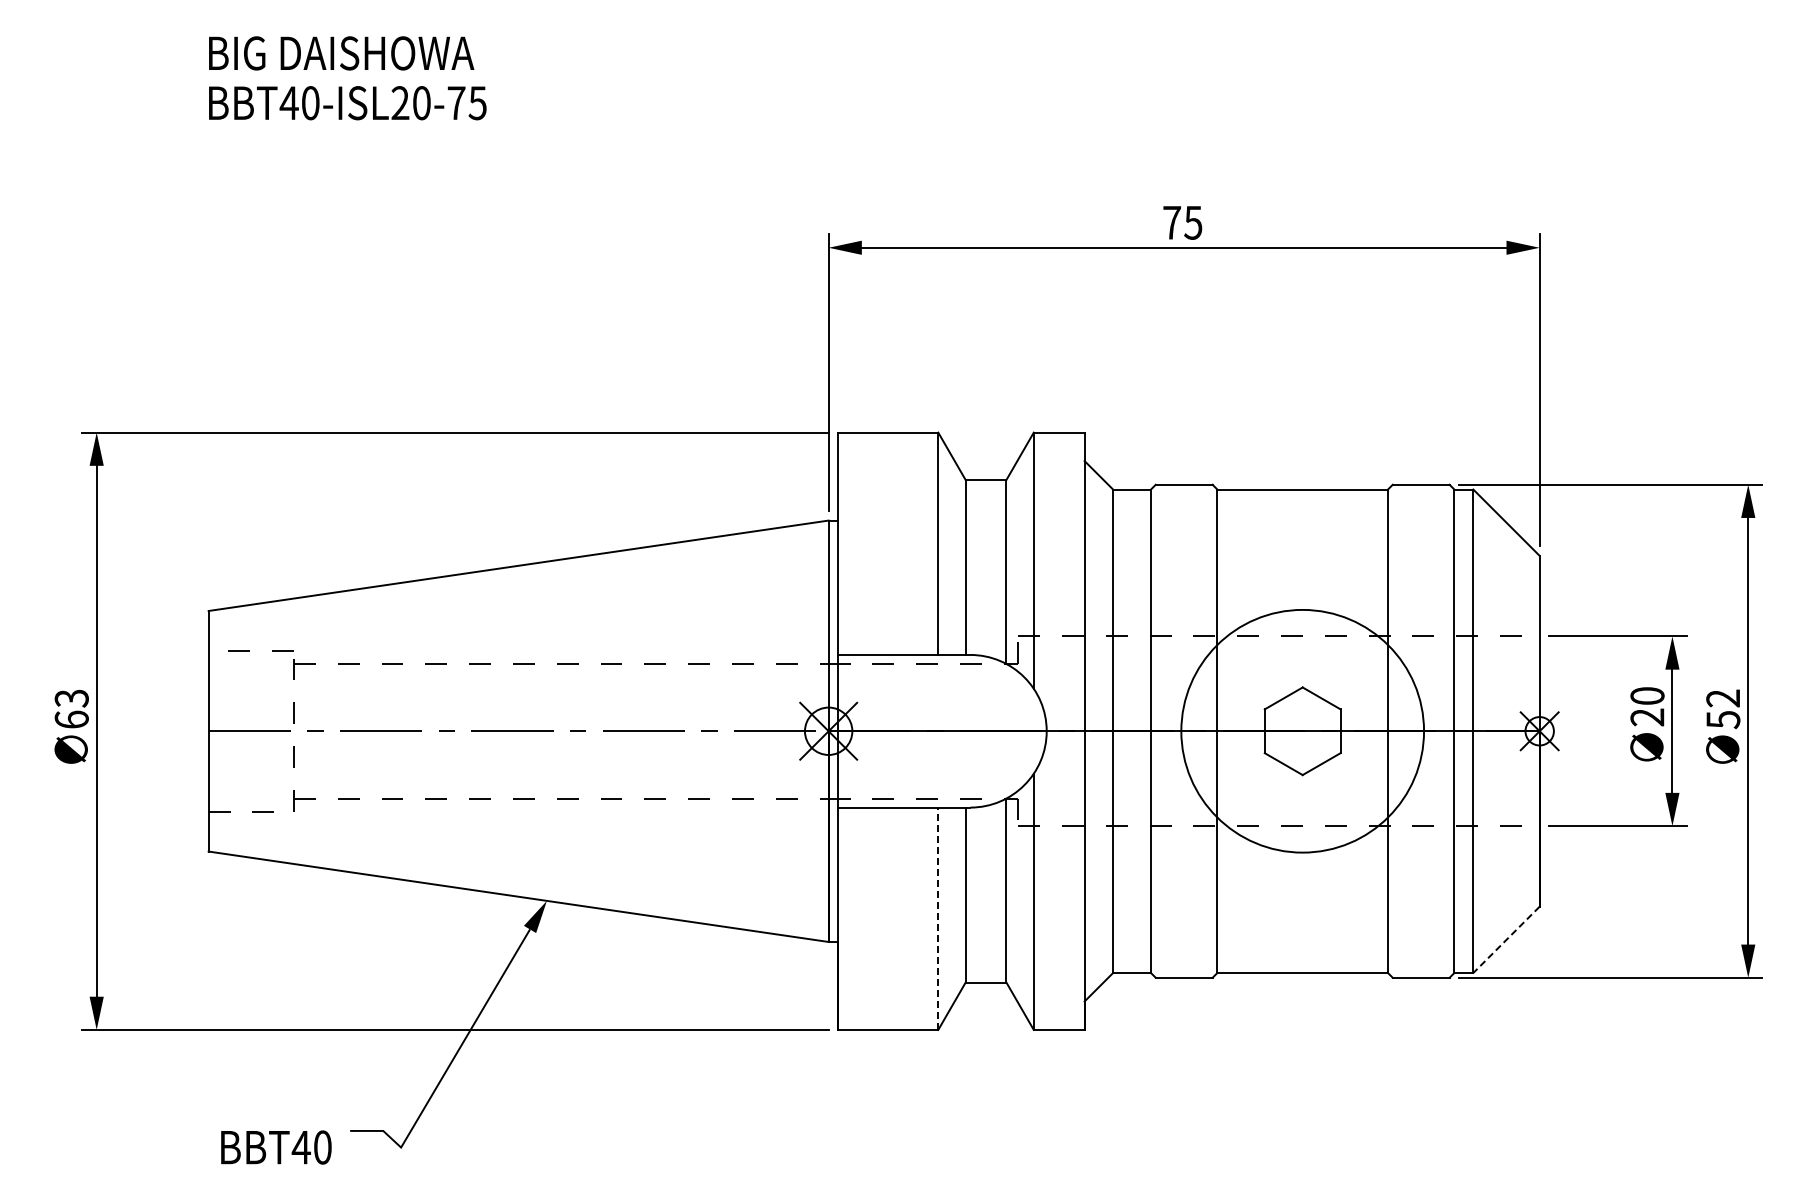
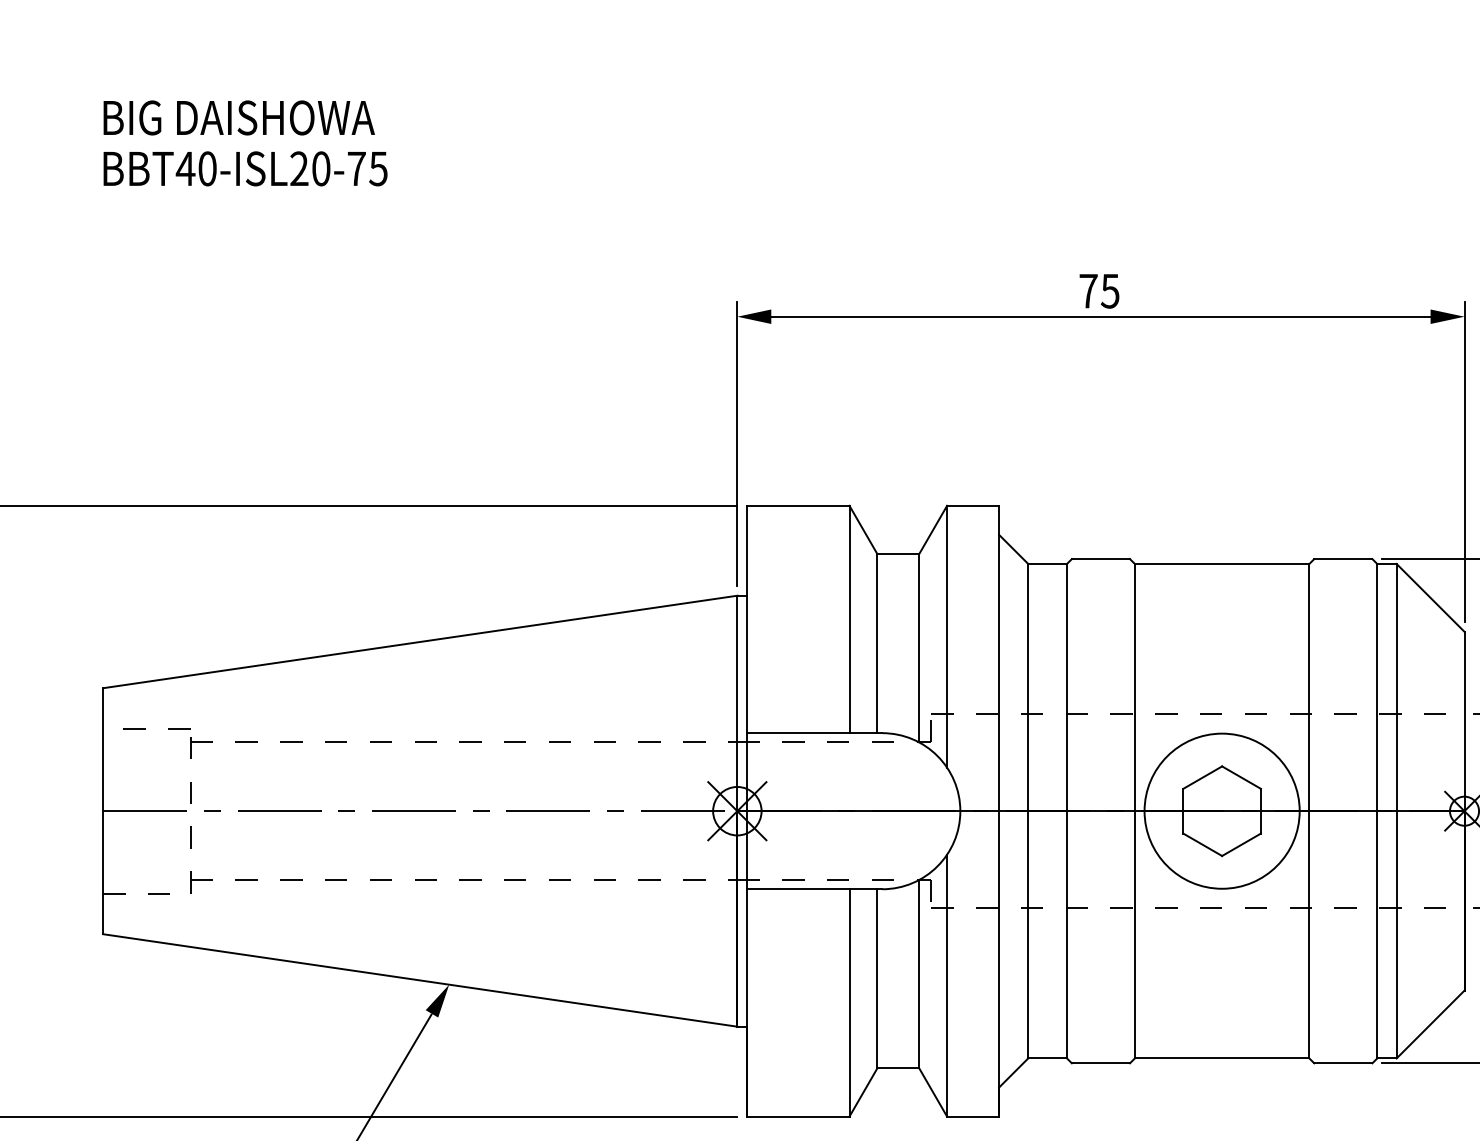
circle: (1302, 731) -> (1221, 811), size x0.62
line: (938, 918) -> (849, 1002), dashed -> solid
line: (1506, 939) -> (1430, 1024), dashed -> solid

